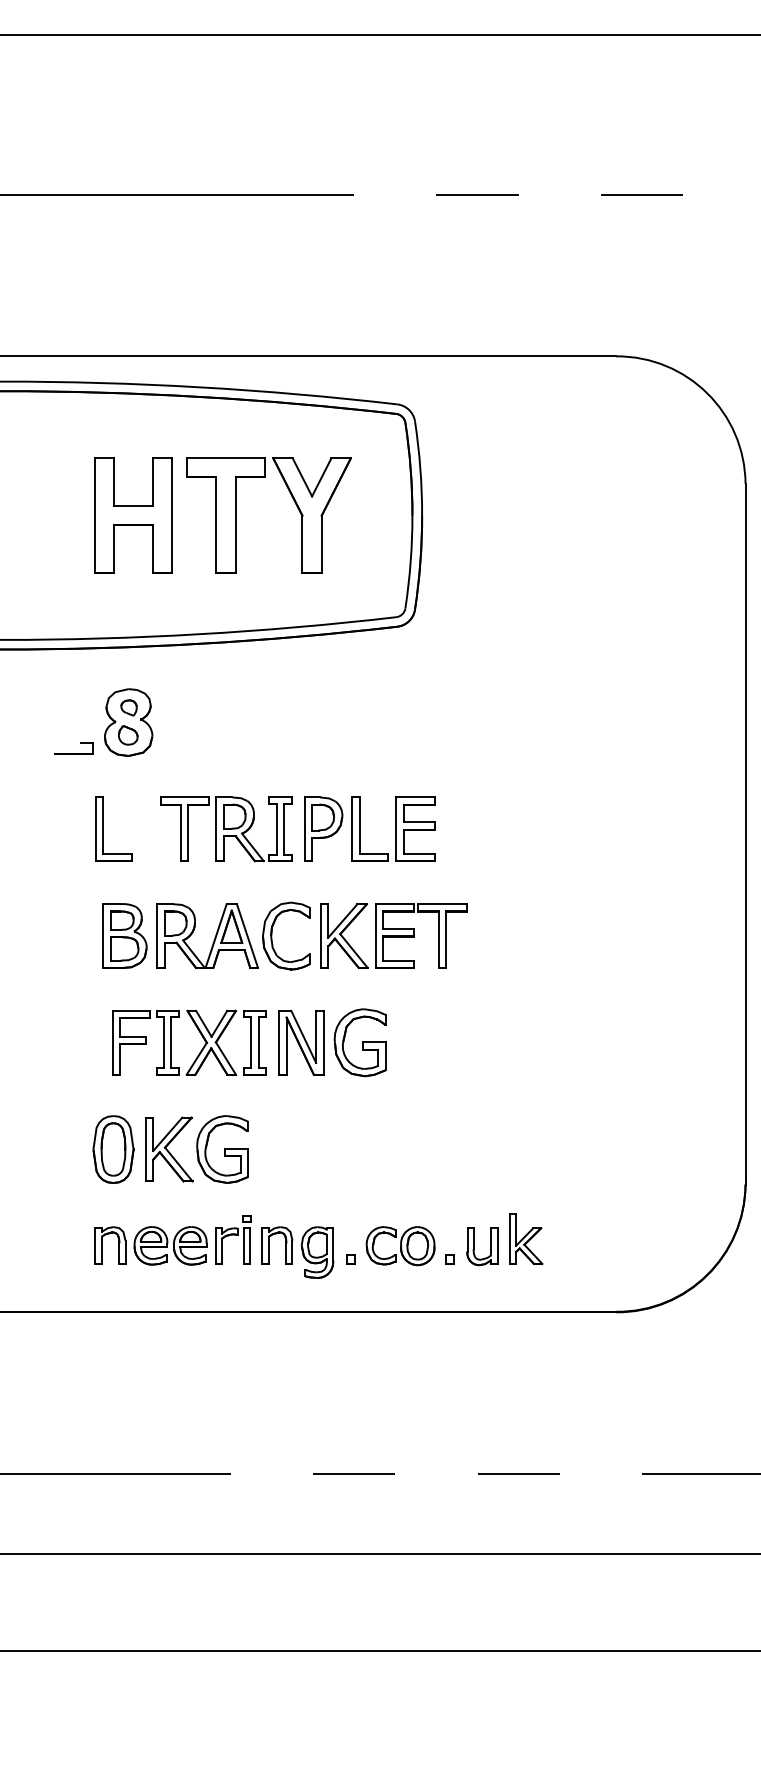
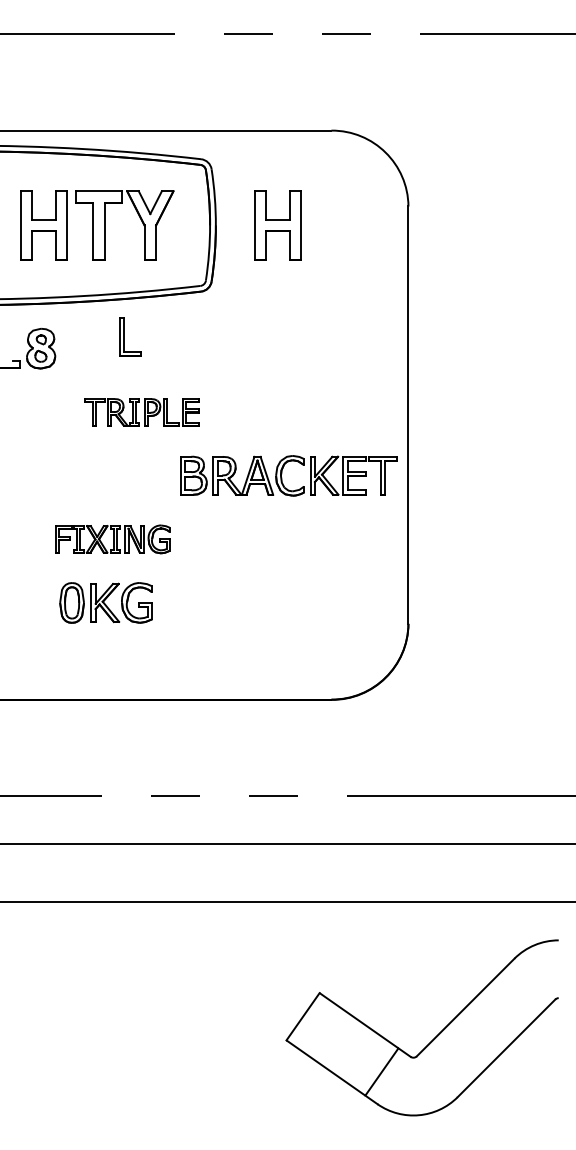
part: (525, 515) -> (277, 225), added
part: (114, 828) -> (130, 336), moved
part: (297, 829) -> (141, 412), size x0.7
part: (273, 932) -> (282, 473), moved
part: (248, 1042) -> (112, 539), size x0.7
part: (169, 1148) -> (105, 602), moved
part: (319, 1246) -> (154, 660), removed

